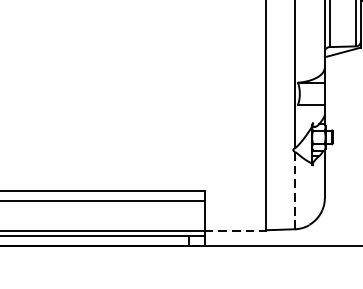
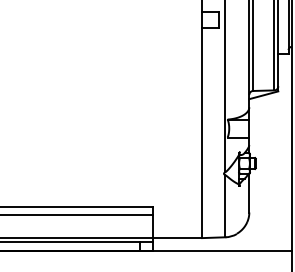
line: (295, 190) -> (225, 206), dashed -> solid
line: (235, 230) -> (177, 238), dashed -> solid

